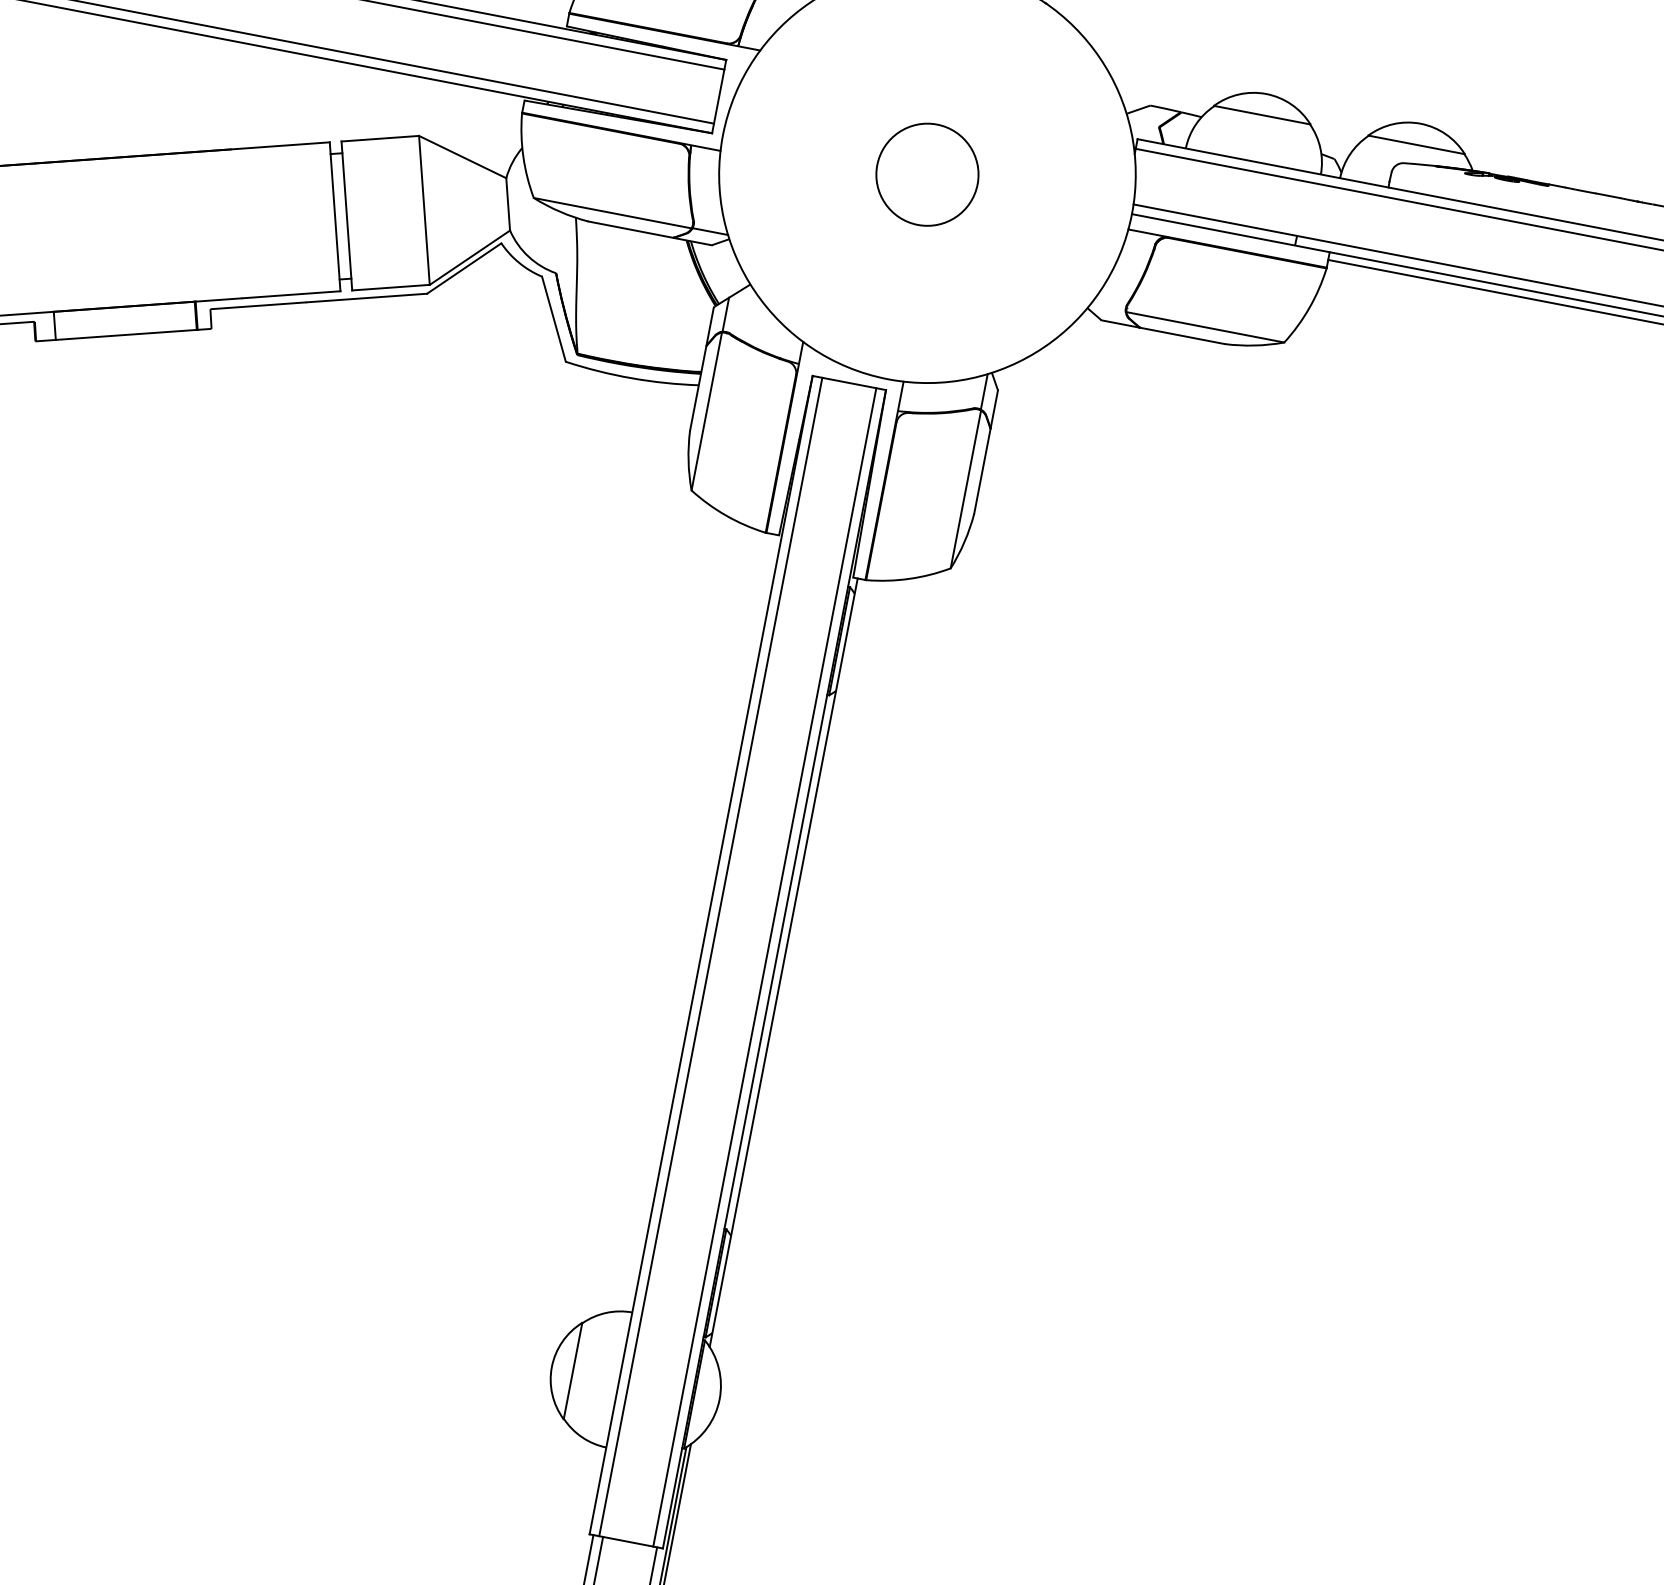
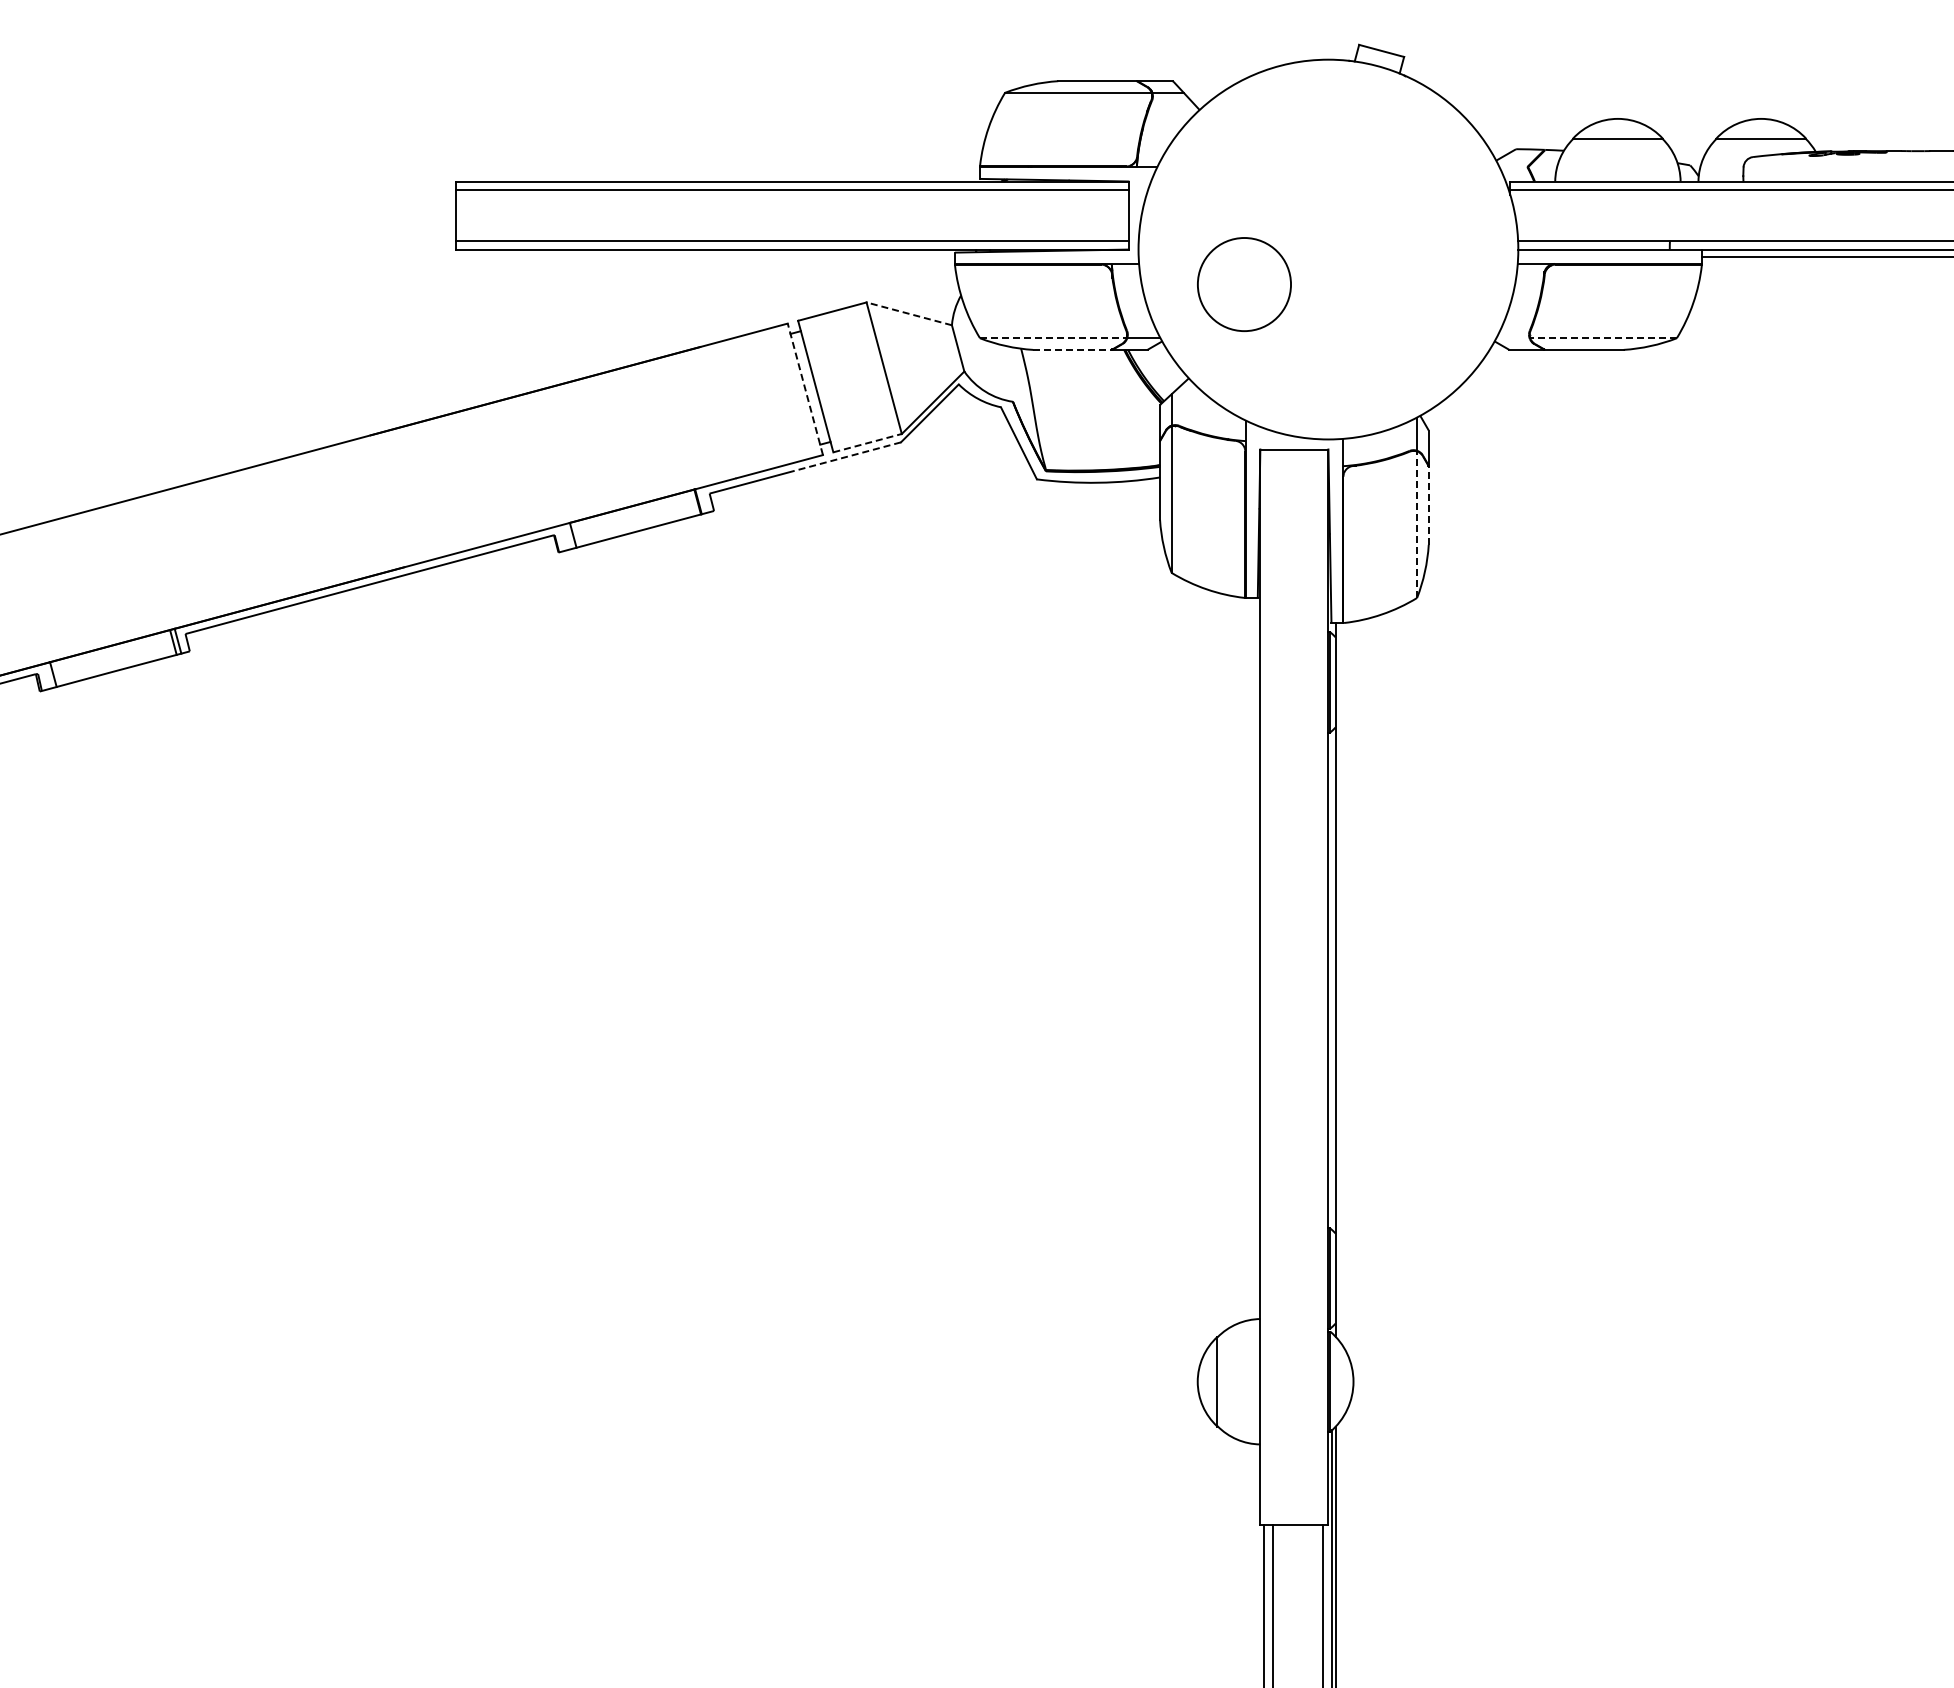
line: (461, 156) -> (908, 313), solid -> dashed
circle: (927, 174) -> (1244, 284), moved
line: (612, 213) -> (1053, 338), solid -> dashed
line: (335, 215) -> (805, 388), solid -> dashed
line: (631, 229) -> (1072, 349), solid -> dashed
line: (391, 288) -> (868, 443), solid -> dashed
line: (366, 297) -> (847, 456), solid -> dashed
line: (1205, 327) -> (1603, 338), solid -> dashed
line: (982, 471) -> (1428, 505), solid -> dashed
line: (966, 489) -> (1417, 524), solid -> dashed
line: (710, 957) -> (1269, 987), removed
line: (764, 967) -> (1319, 987), removed

